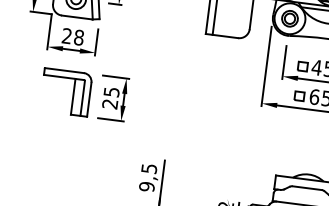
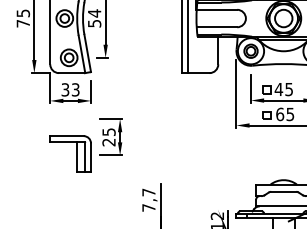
text: (72, 36) -> (70, 89), 28 -> 33
part: (65, 91) -> (70, 153), moved
text: (147, 176) -> (148, 199), 9,5 -> 7,7

